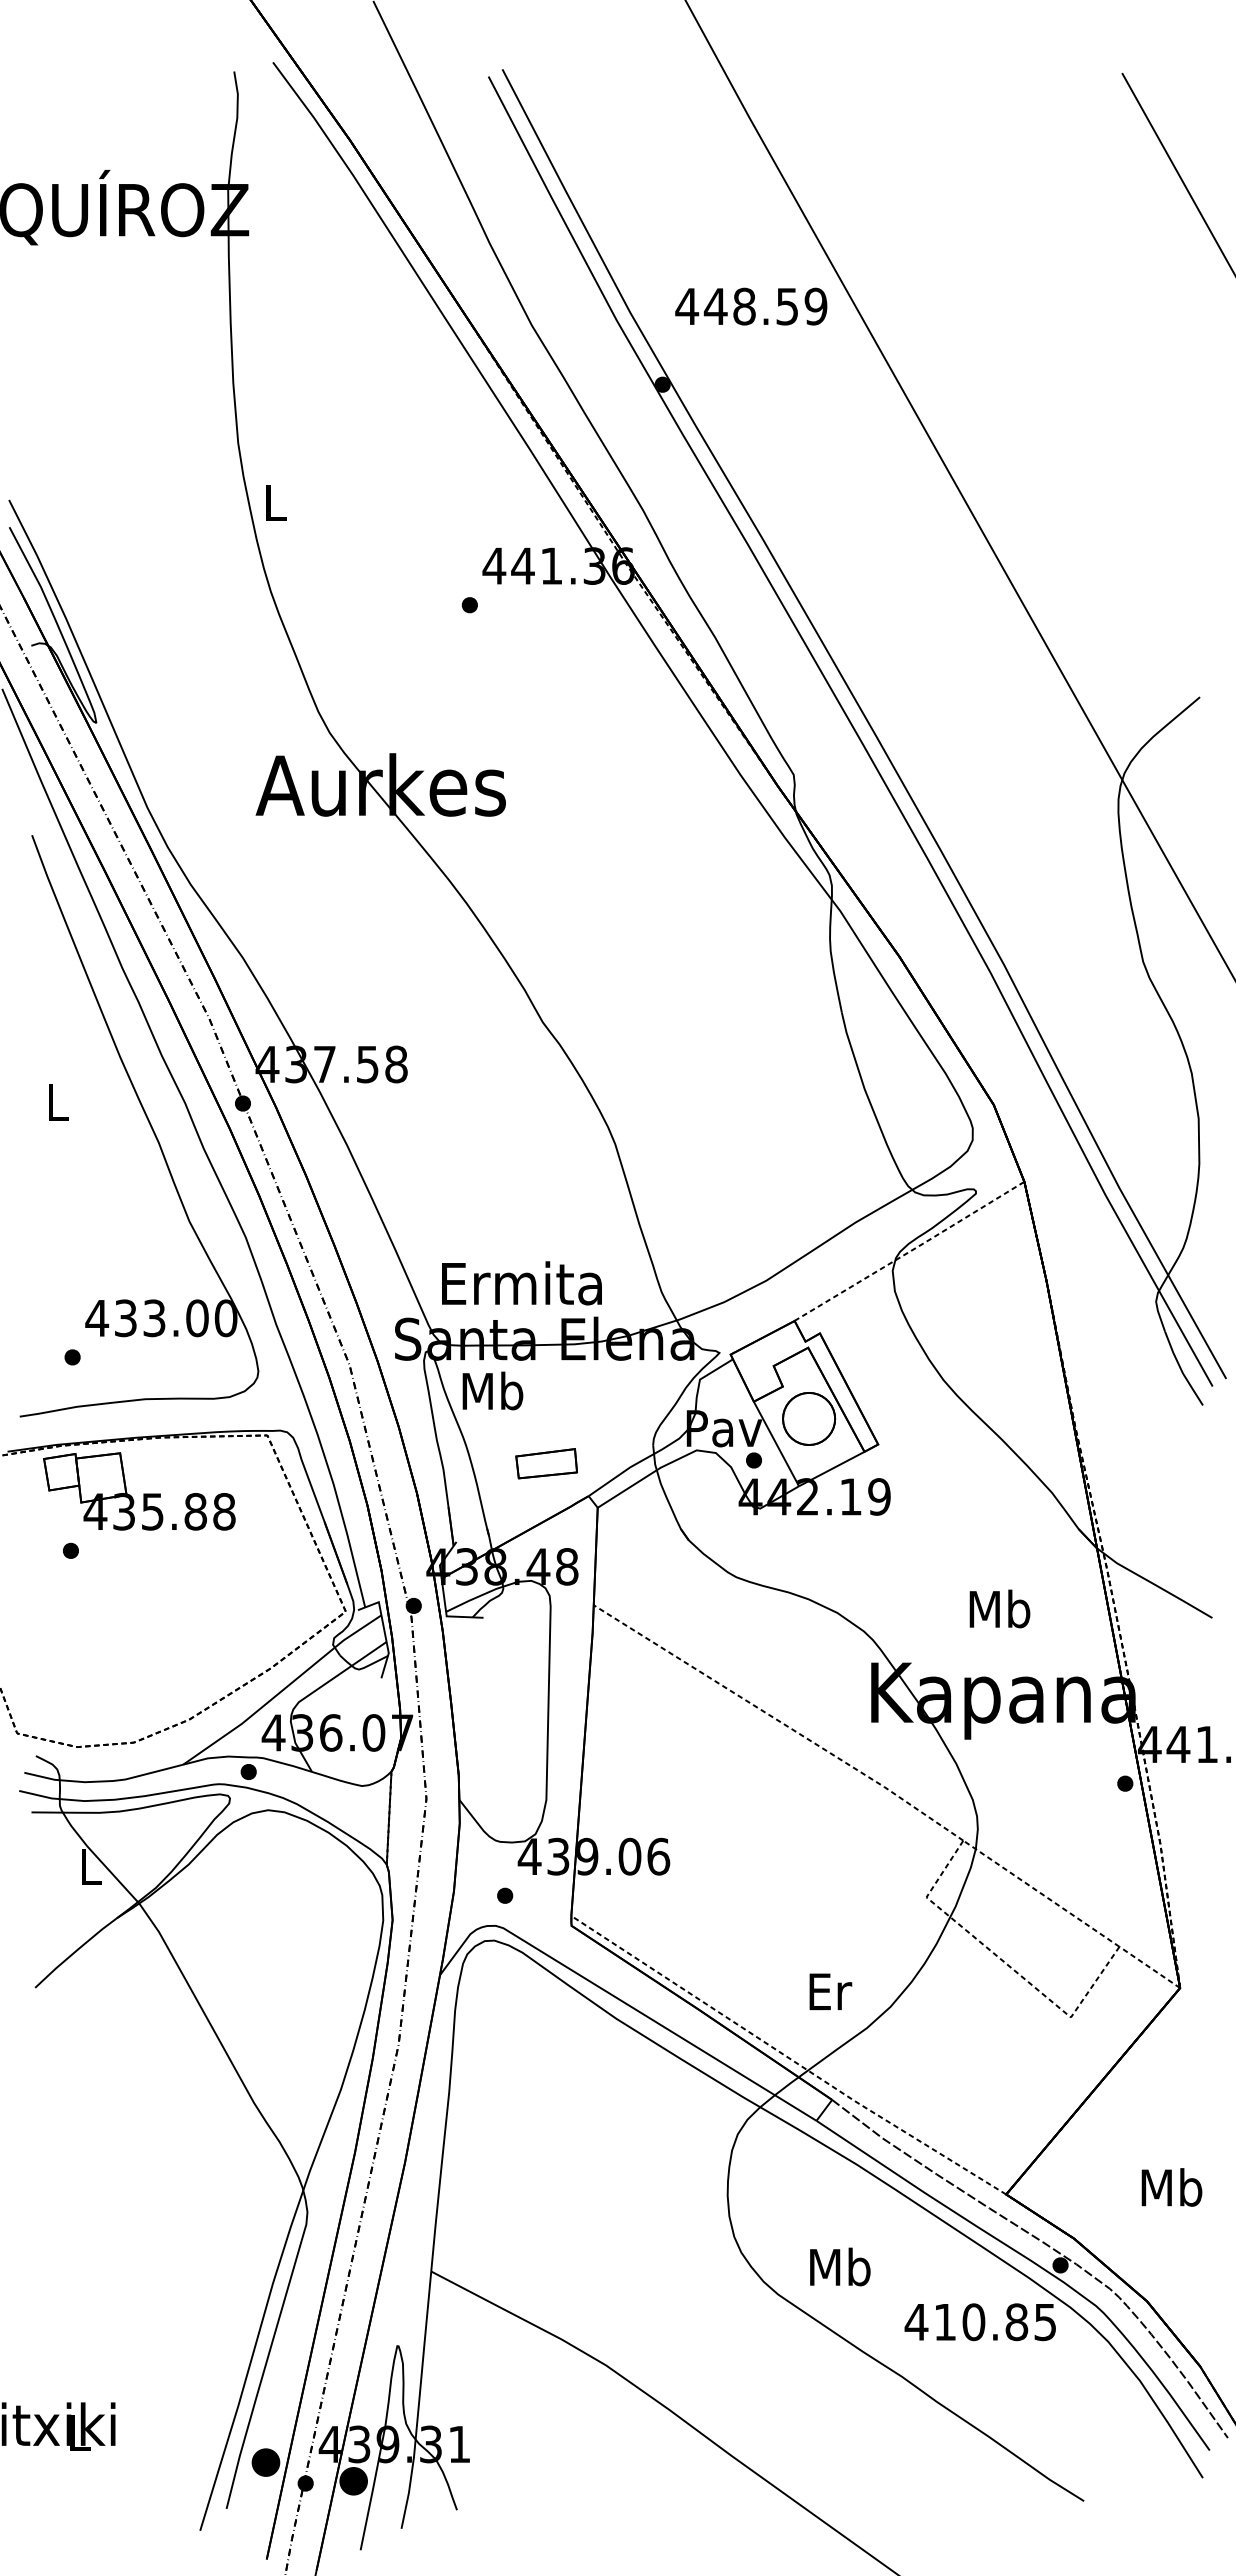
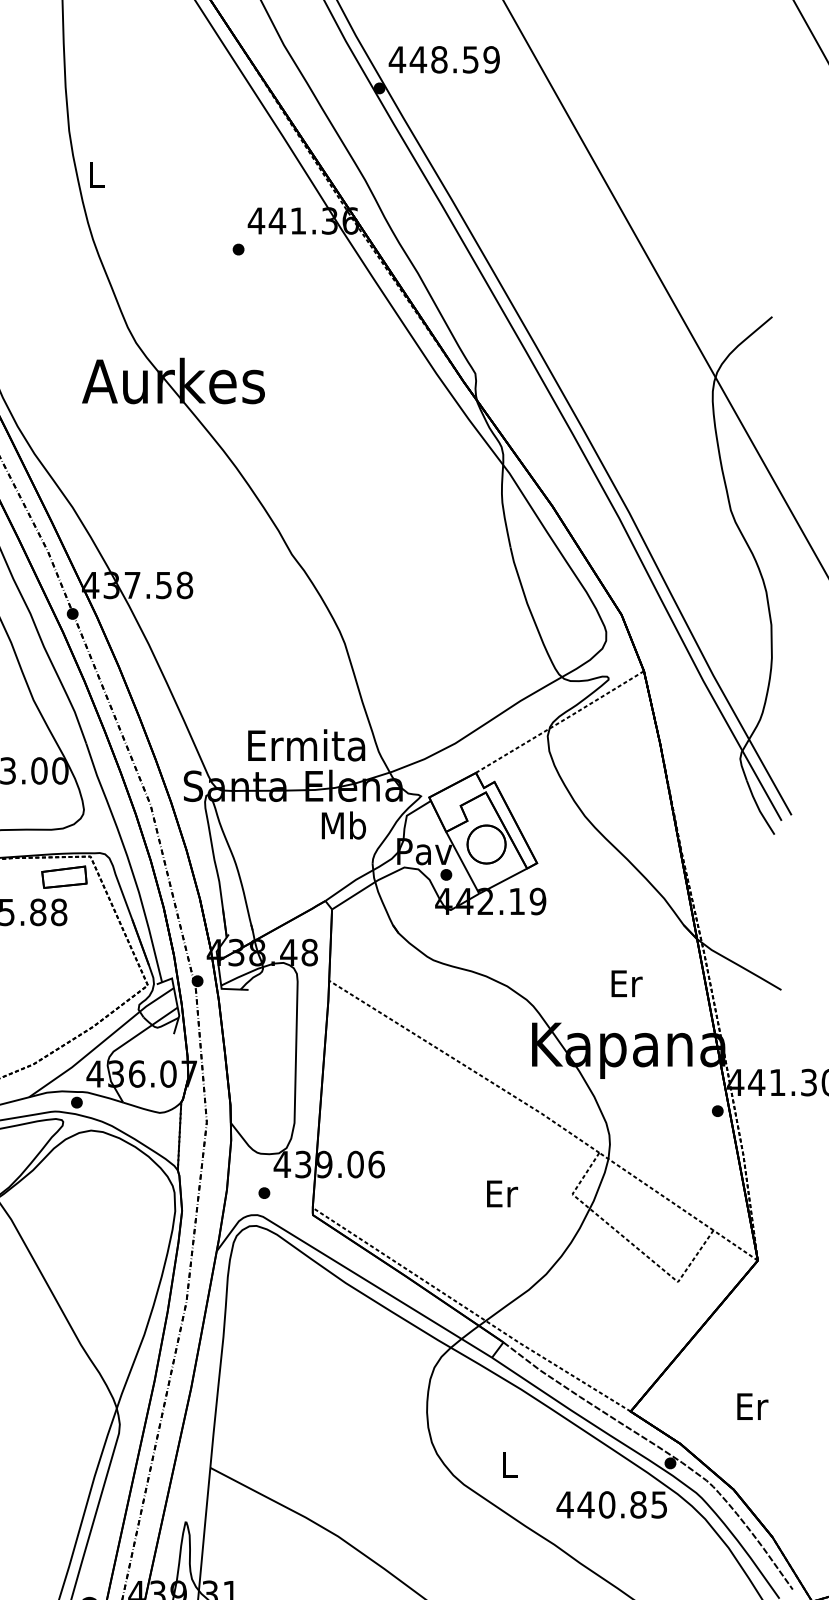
text: (751, 306) -> (444, 59), moved
text: (521, 1283) -> (306, 745), moved
text: (492, 1390) -> (343, 825), moved
part: (546, 1463) -> (64, 877), moved
text: (999, 1608) -> (625, 983), Mb -> Er
text: (830, 1991) -> (502, 1193), moved
text: (1171, 2187) -> (751, 1406), Mb -> Er
text: (840, 2266) -> (509, 1464), Mb -> L
text: (945, 2322) -> (586, 1505), 410.85 -> 440.85

